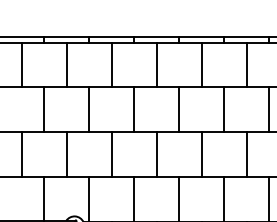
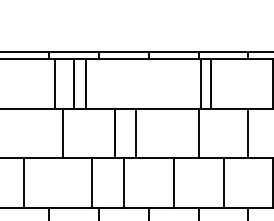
line: (21, 64) -> (54, 83), moved
line: (111, 64) -> (85, 83), moved
line: (156, 64) -> (211, 83), moved
line: (201, 64) -> (201, 83), moved
line: (44, 109) -> (63, 132), moved
line: (89, 109) -> (115, 132), moved
line: (134, 109) -> (136, 132), moved
line: (66, 154) -> (91, 182), moved

